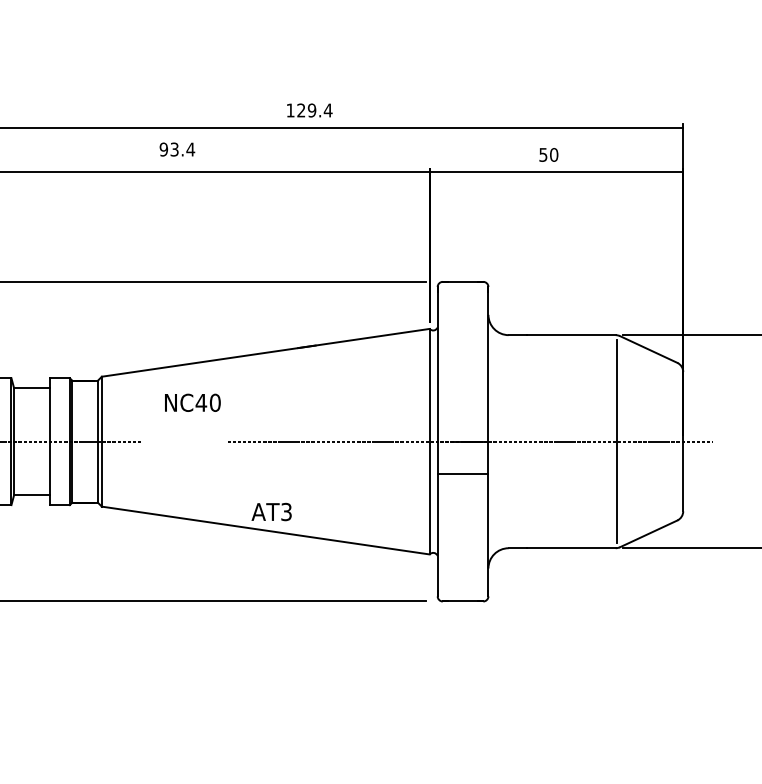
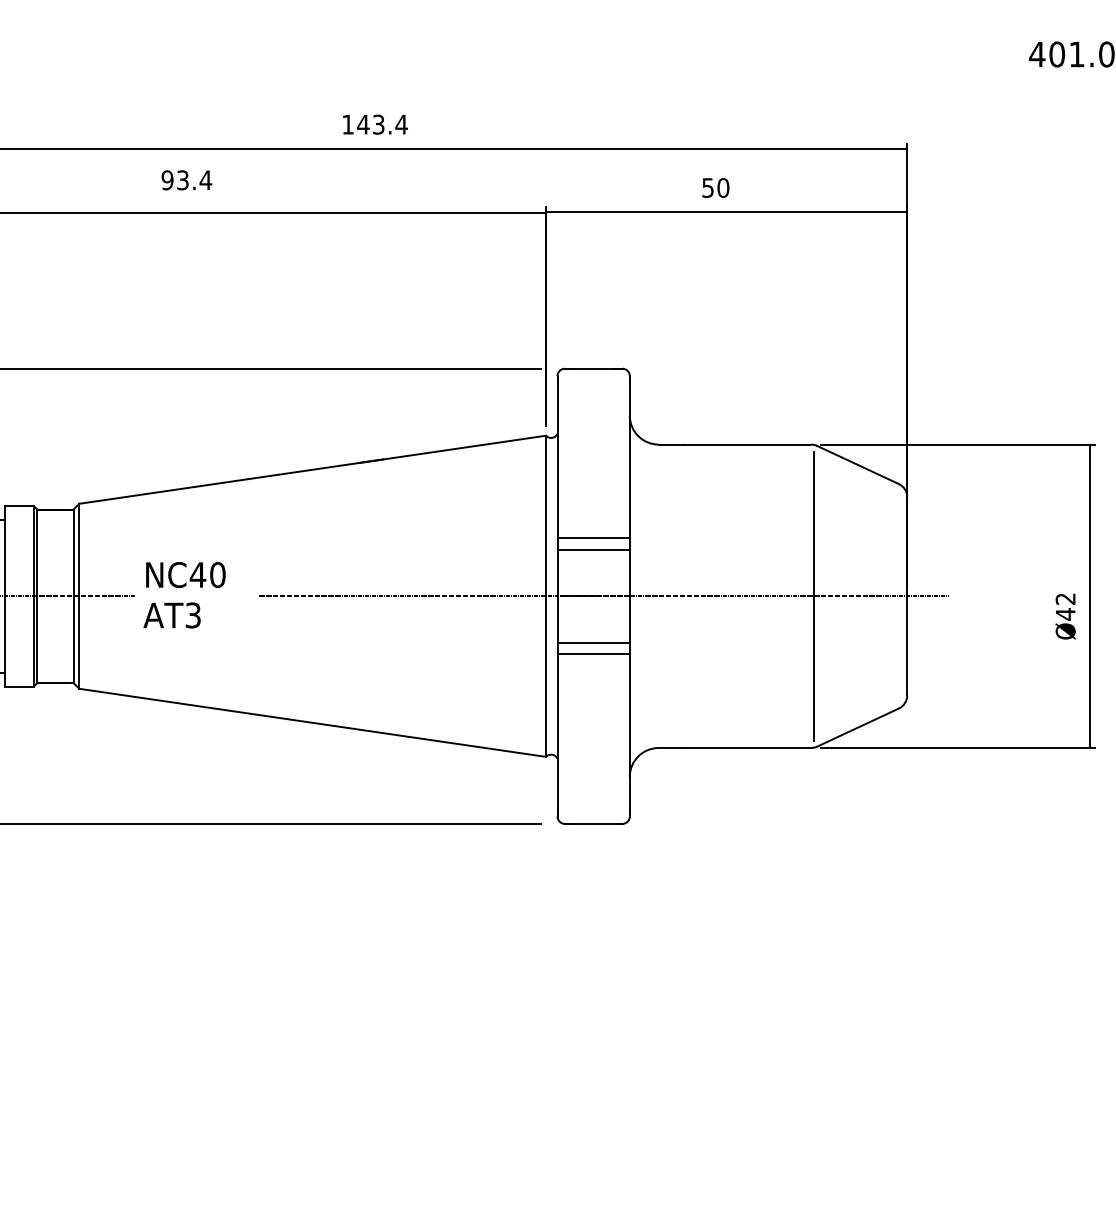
text: (306, 110) -> (370, 124), 129.4 -> 143.4
line: (462, 401) -> (593, 538), added
text: (192, 403) -> (185, 575), moved
line: (462, 408) -> (593, 549), added
line: (462, 482) -> (593, 654), added
text: (271, 512) -> (171, 615), moved

